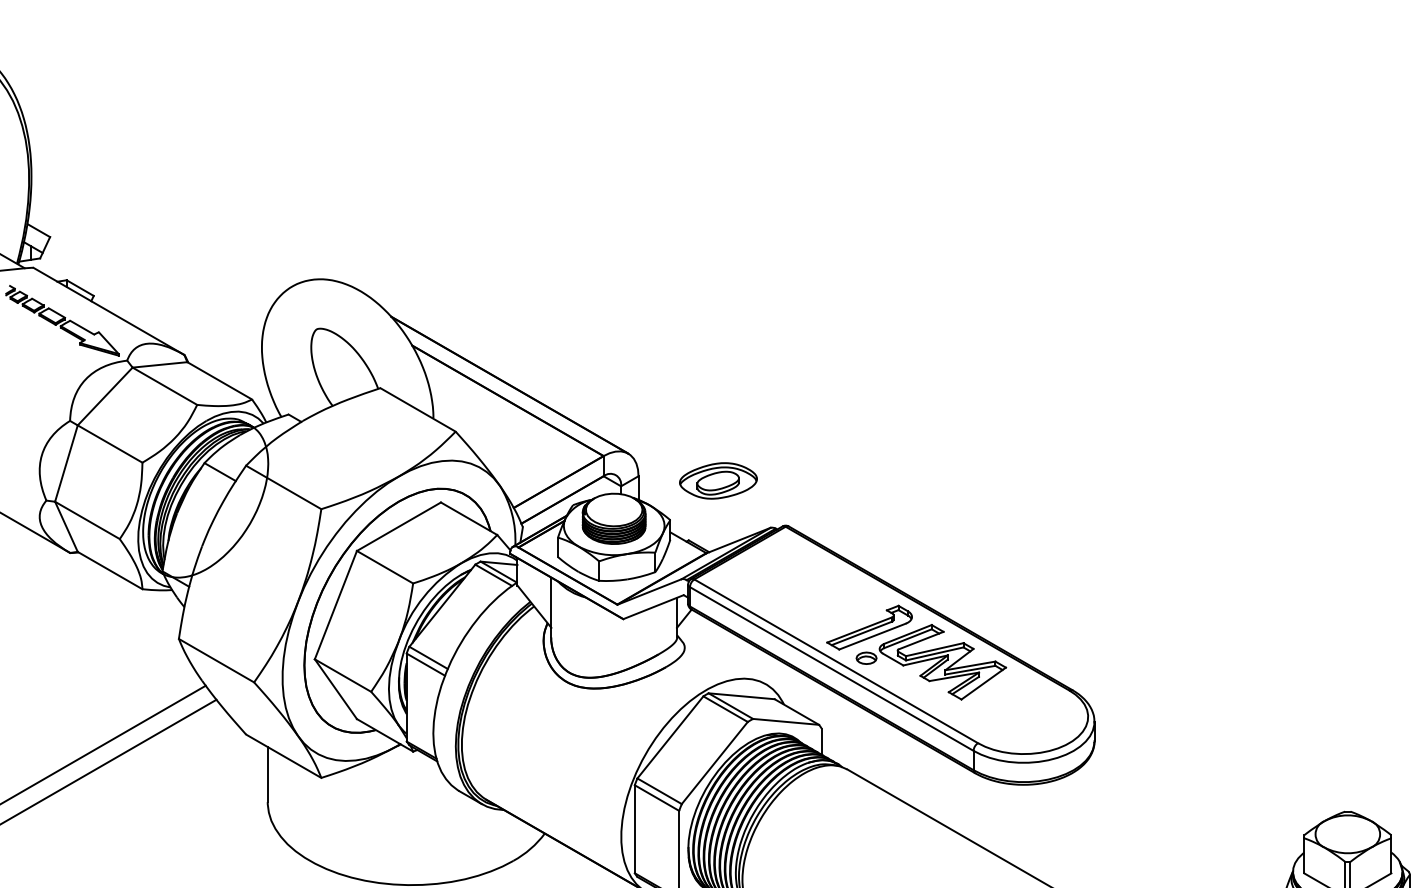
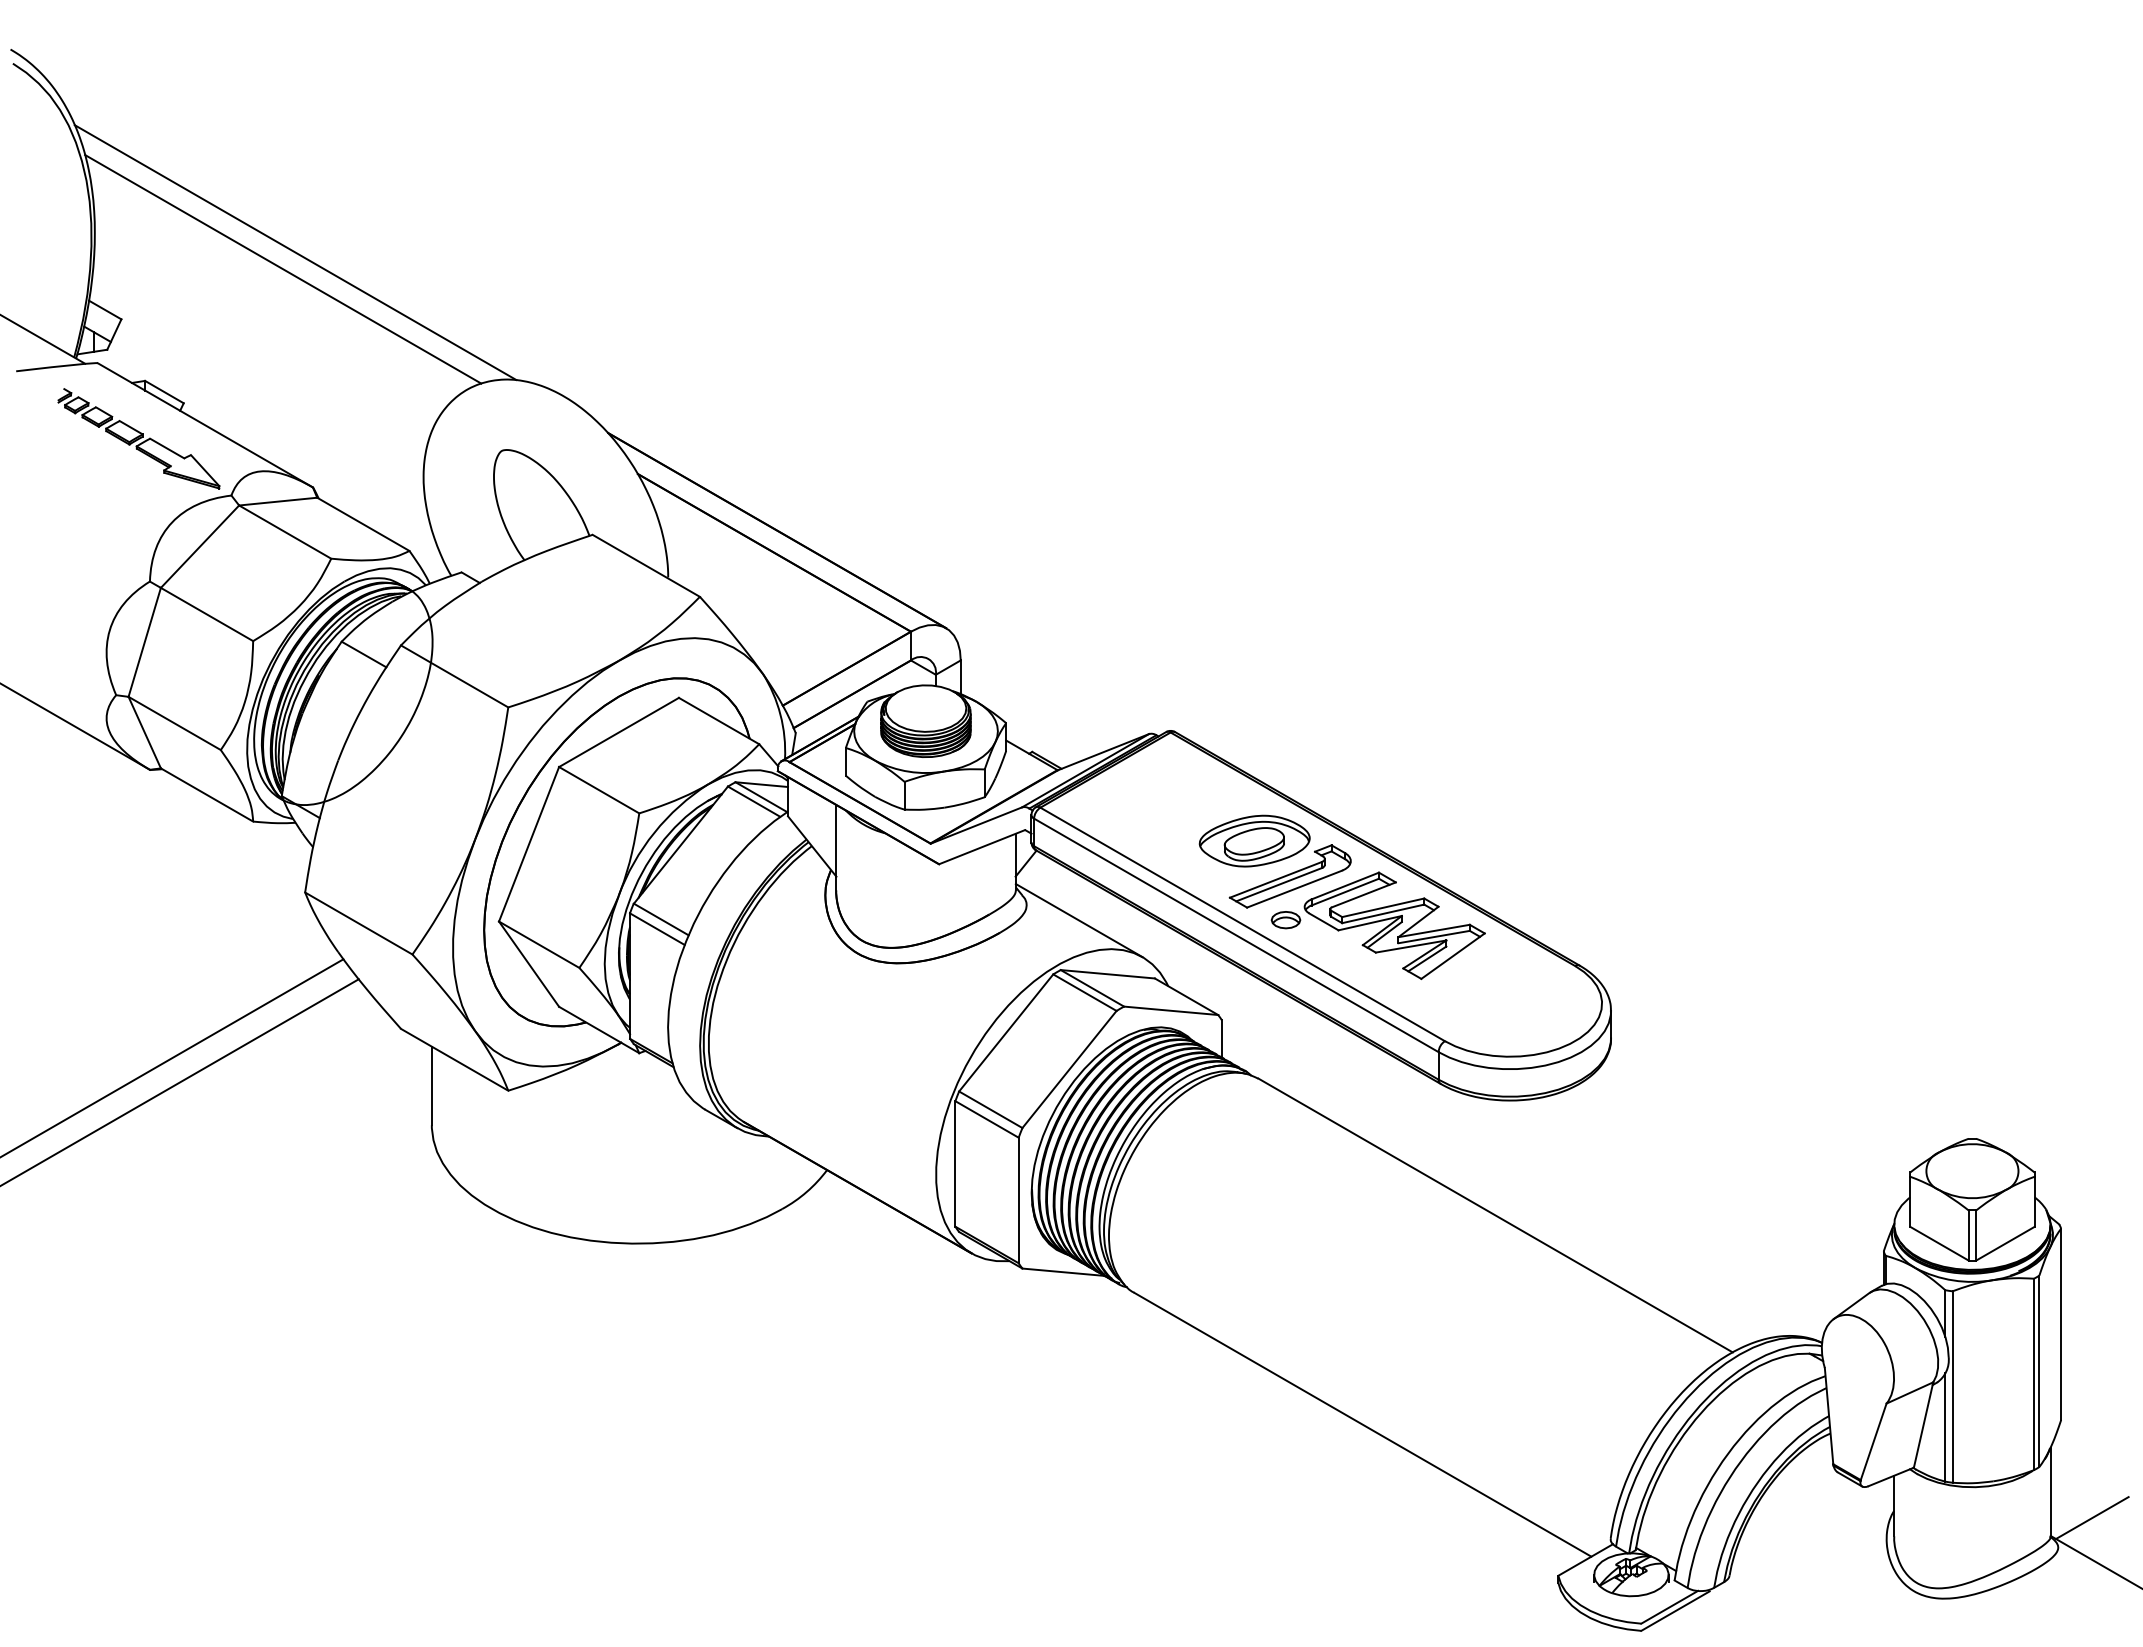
line: (172, 190) -> (295, 252), added
line: (163, 201) -> (283, 268), added
part: (718, 480) -> (1254, 840), moved
line: (721, 658) -> (1078, 920), added

